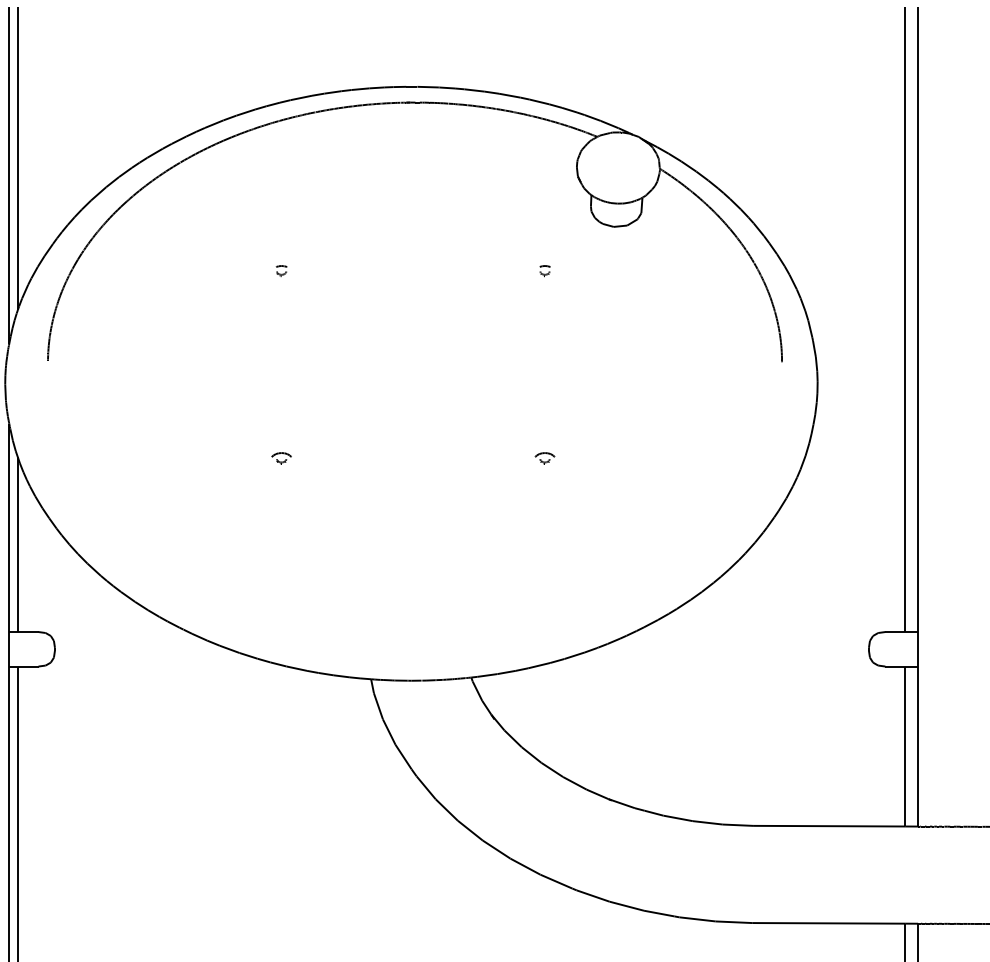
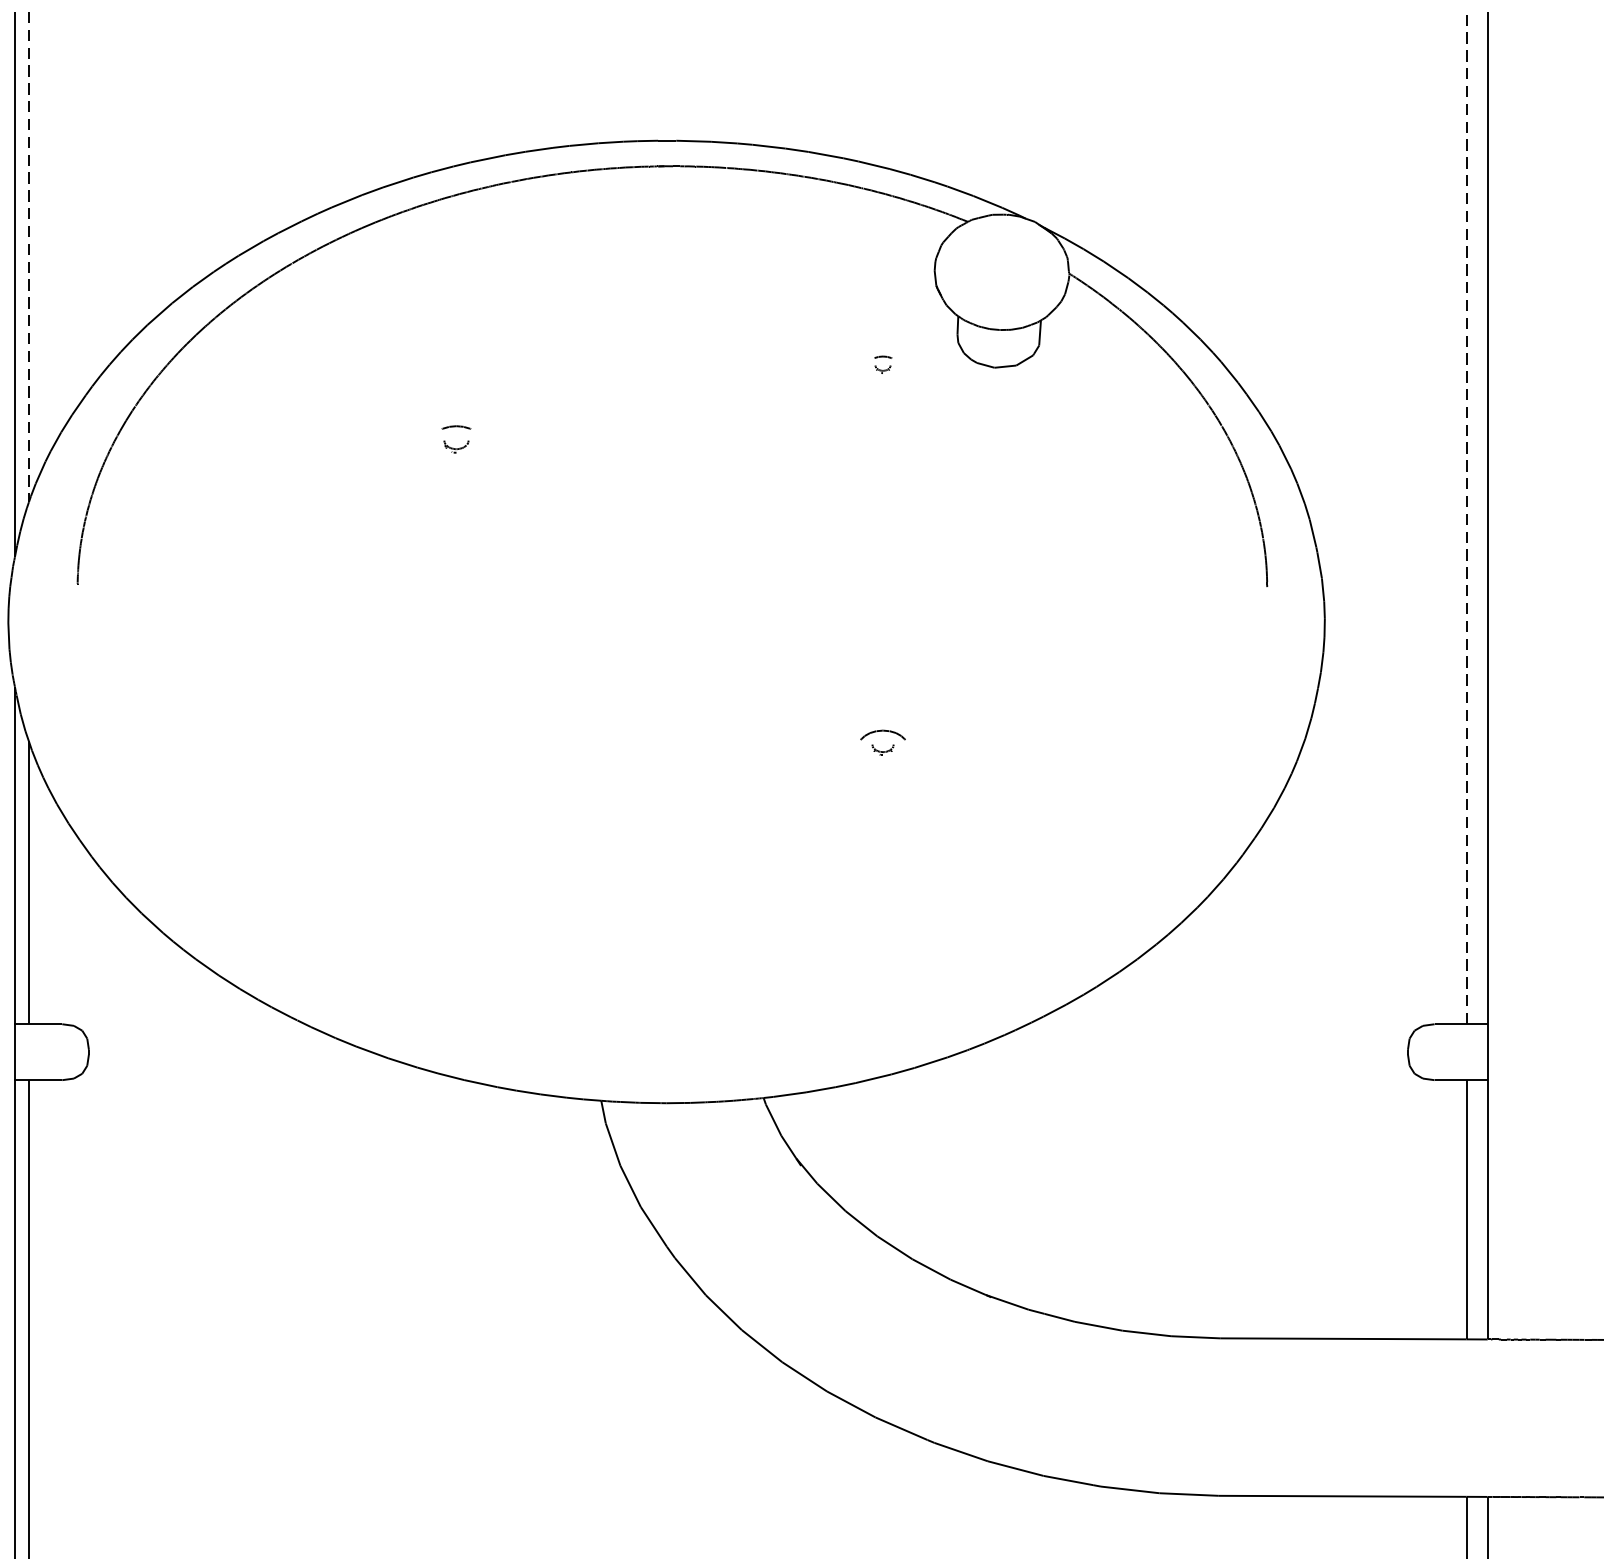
line: (17, 159) -> (28, 258), solid -> dashed
part: (281, 270) -> (456, 438), size x1.6
part: (544, 271) -> (882, 365), moved
line: (905, 319) -> (1467, 517), solid -> dashed
part: (281, 458) -> (456, 743), removed
part: (544, 458) -> (882, 743), size x1.4

